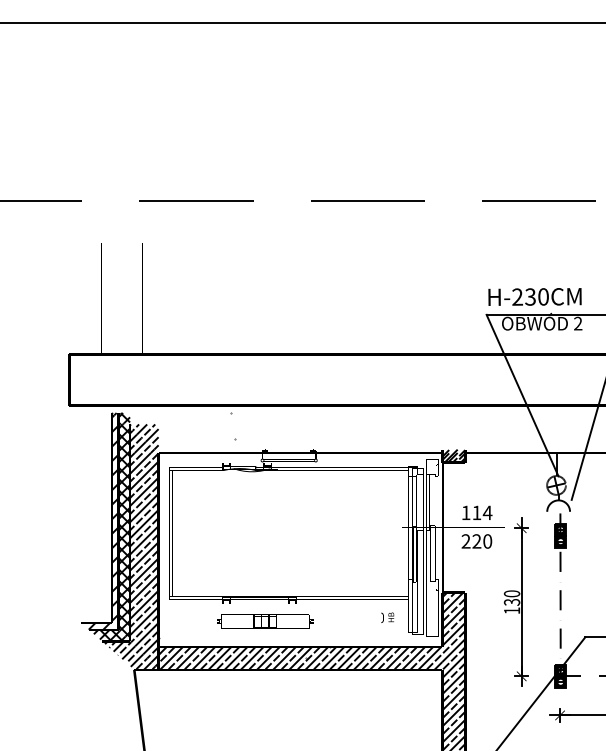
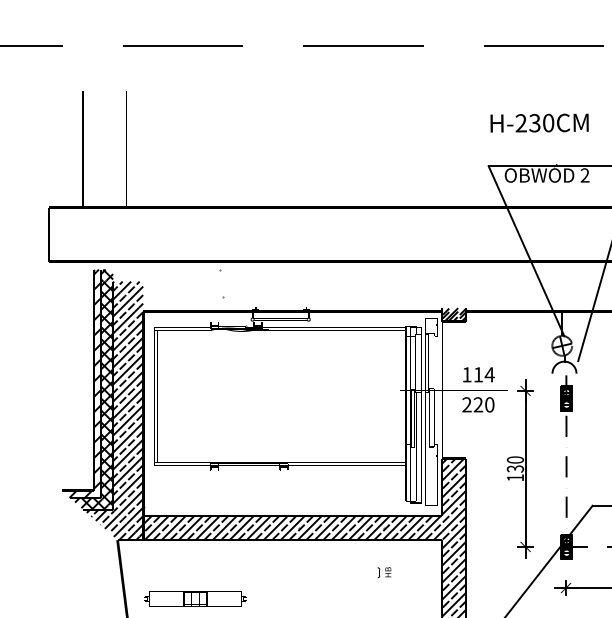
text: (534, 296) -> (539, 122), moved
text: (387, 617) -> (384, 572), moved
part: (265, 621) -> (195, 598), moved

